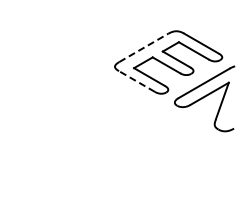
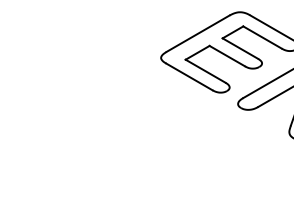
line: (144, 47) -> (199, 33), dashed -> solid
line: (136, 81) -> (188, 76), dashed -> solid

